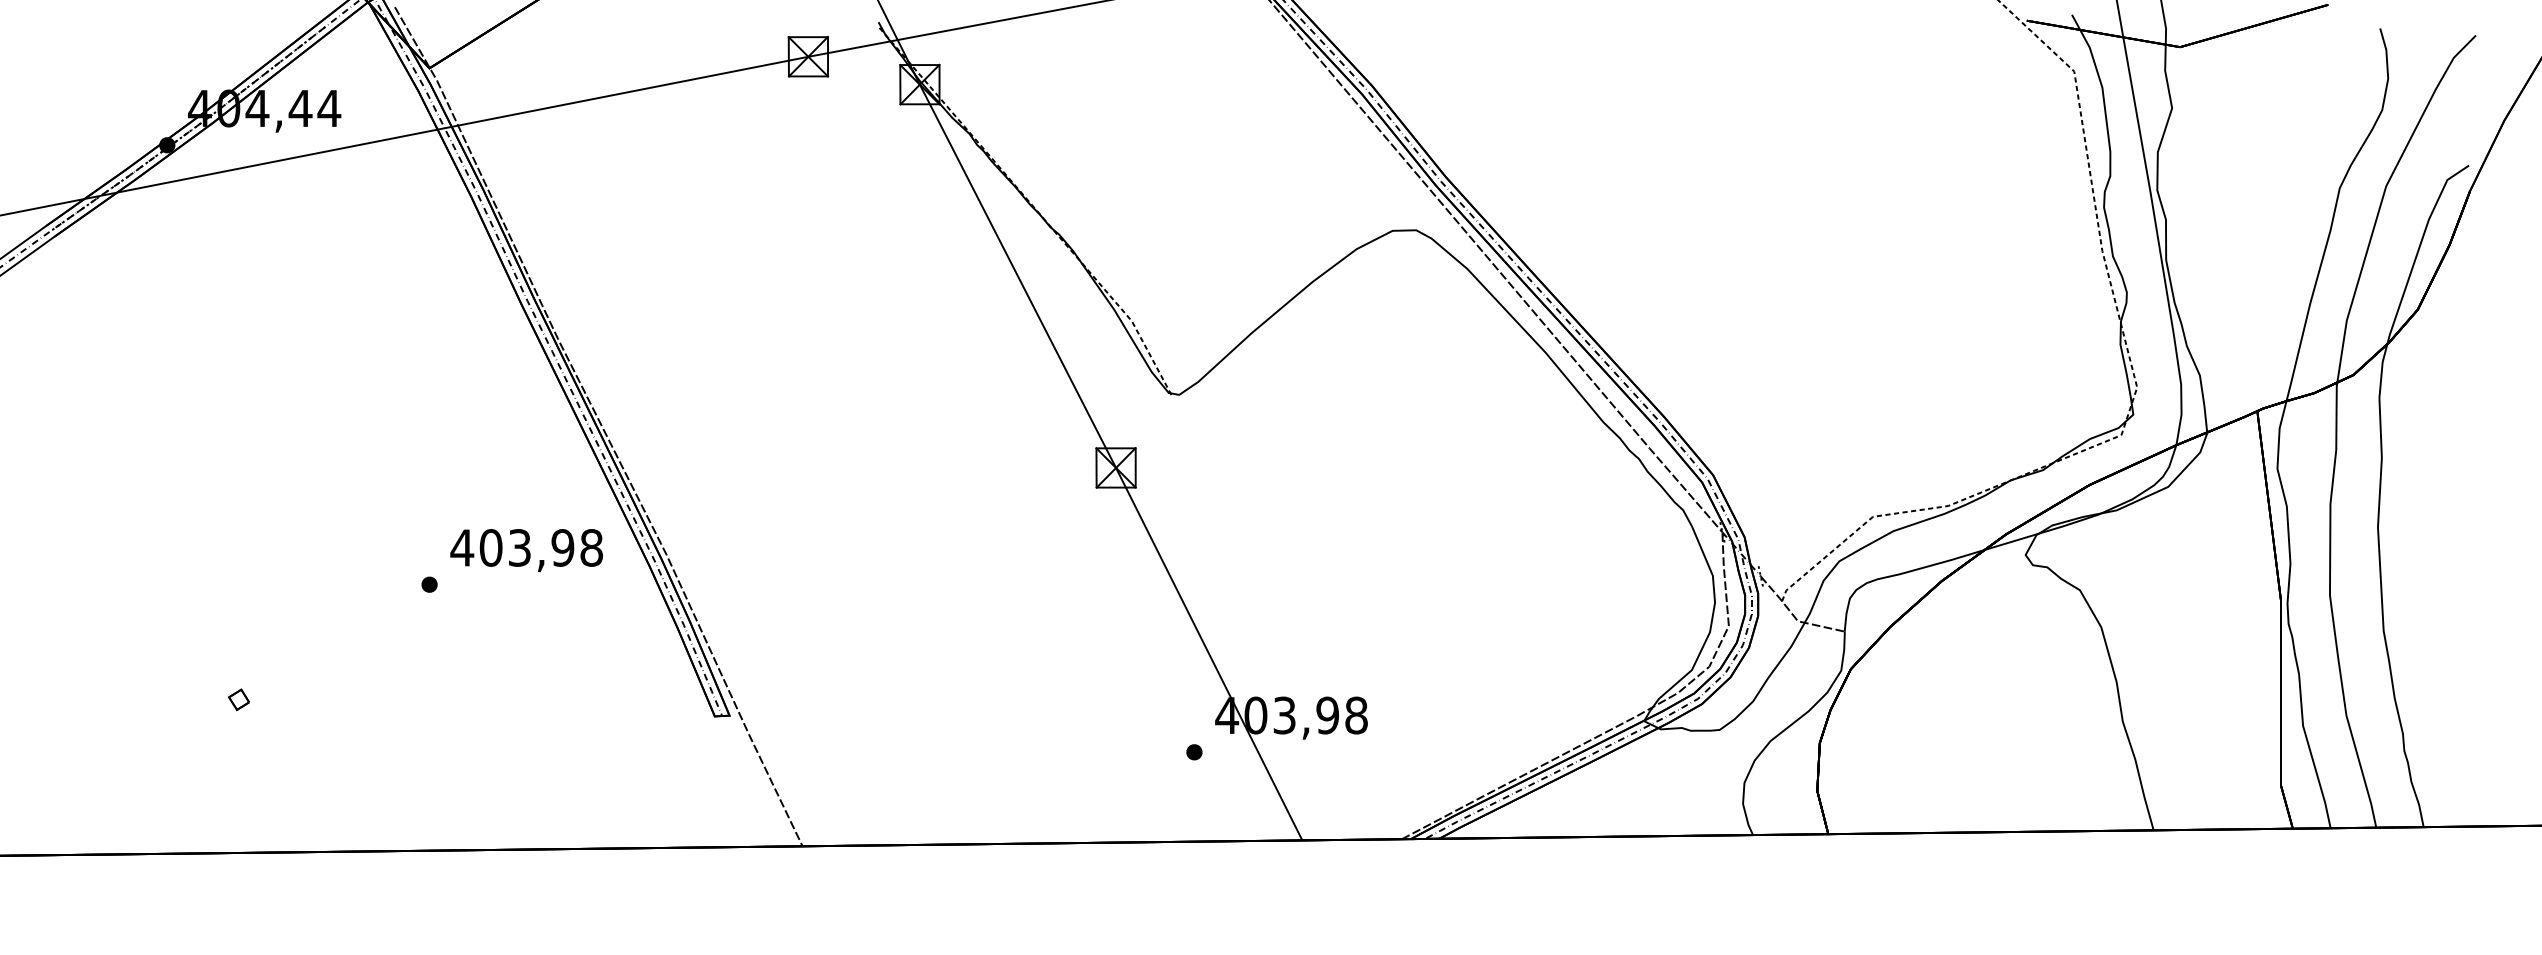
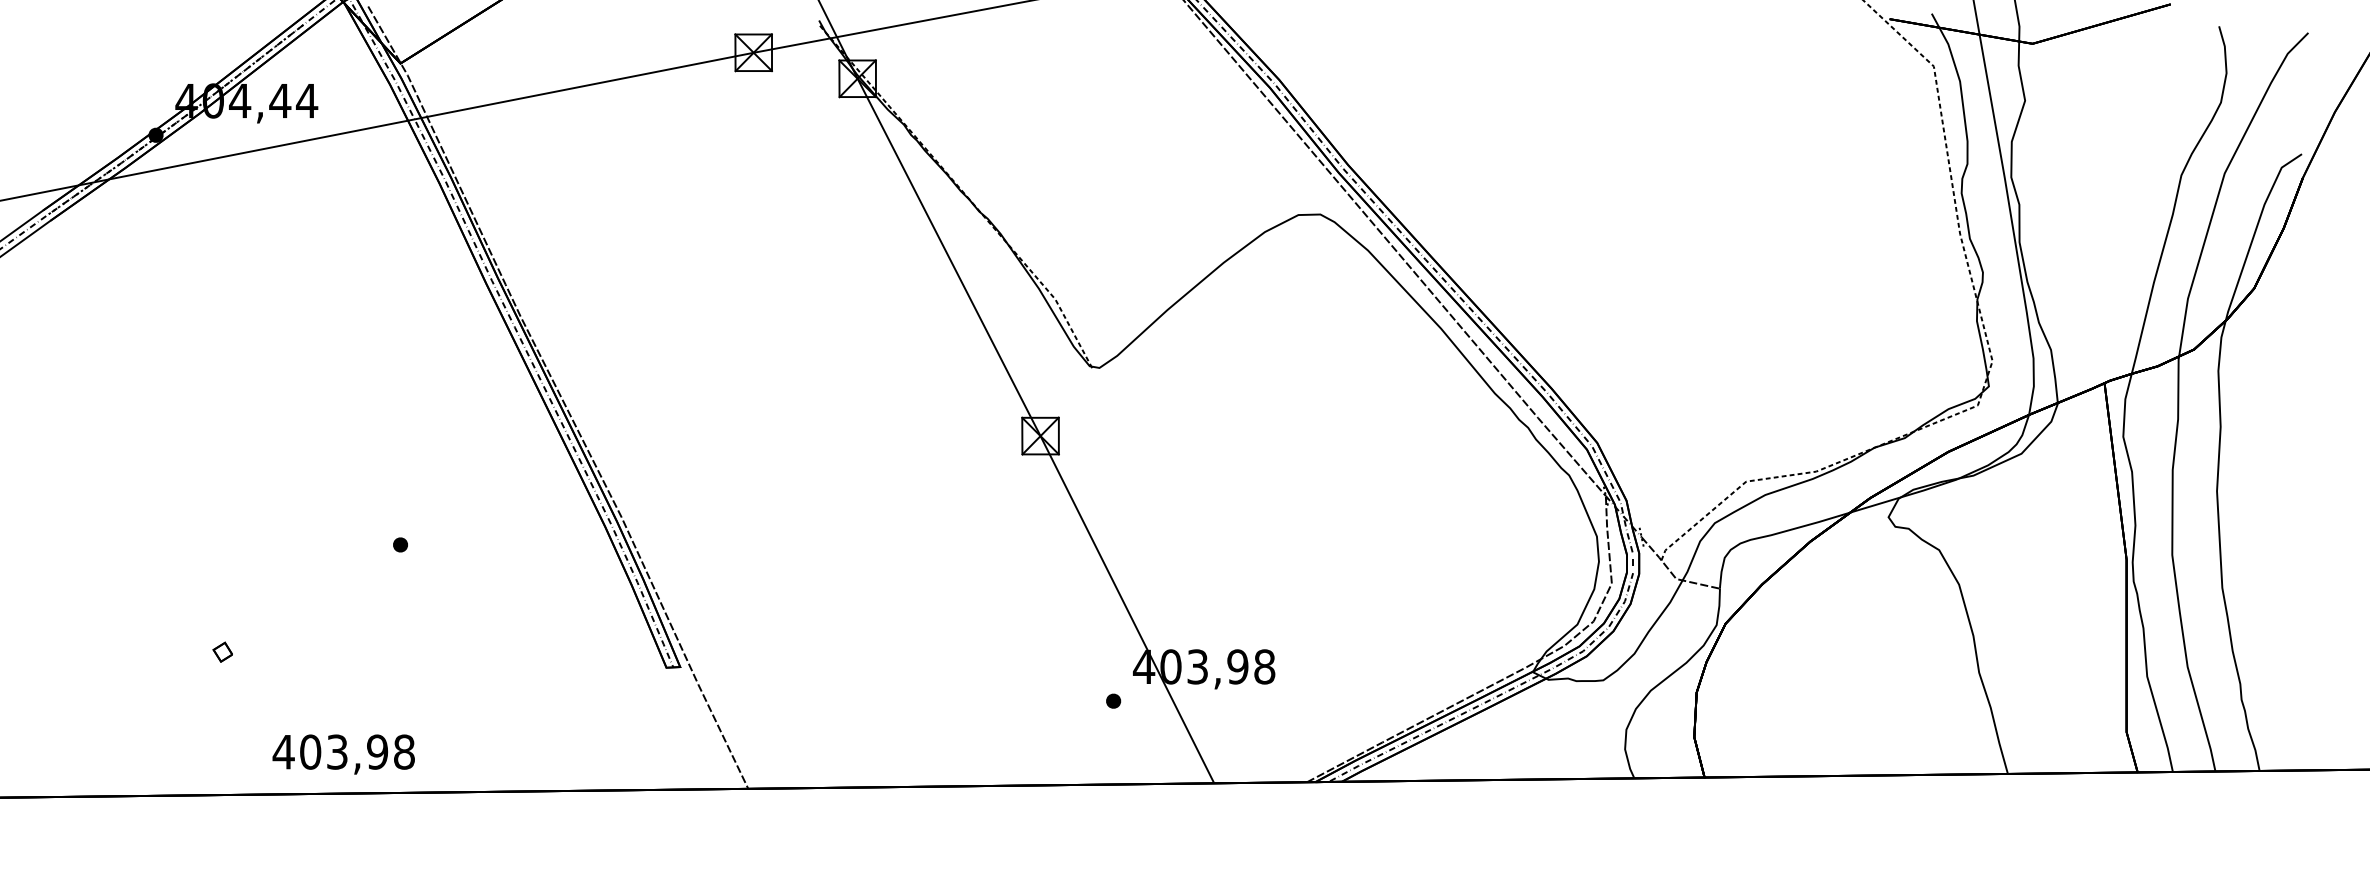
text: (526, 550) -> (343, 754), moved

